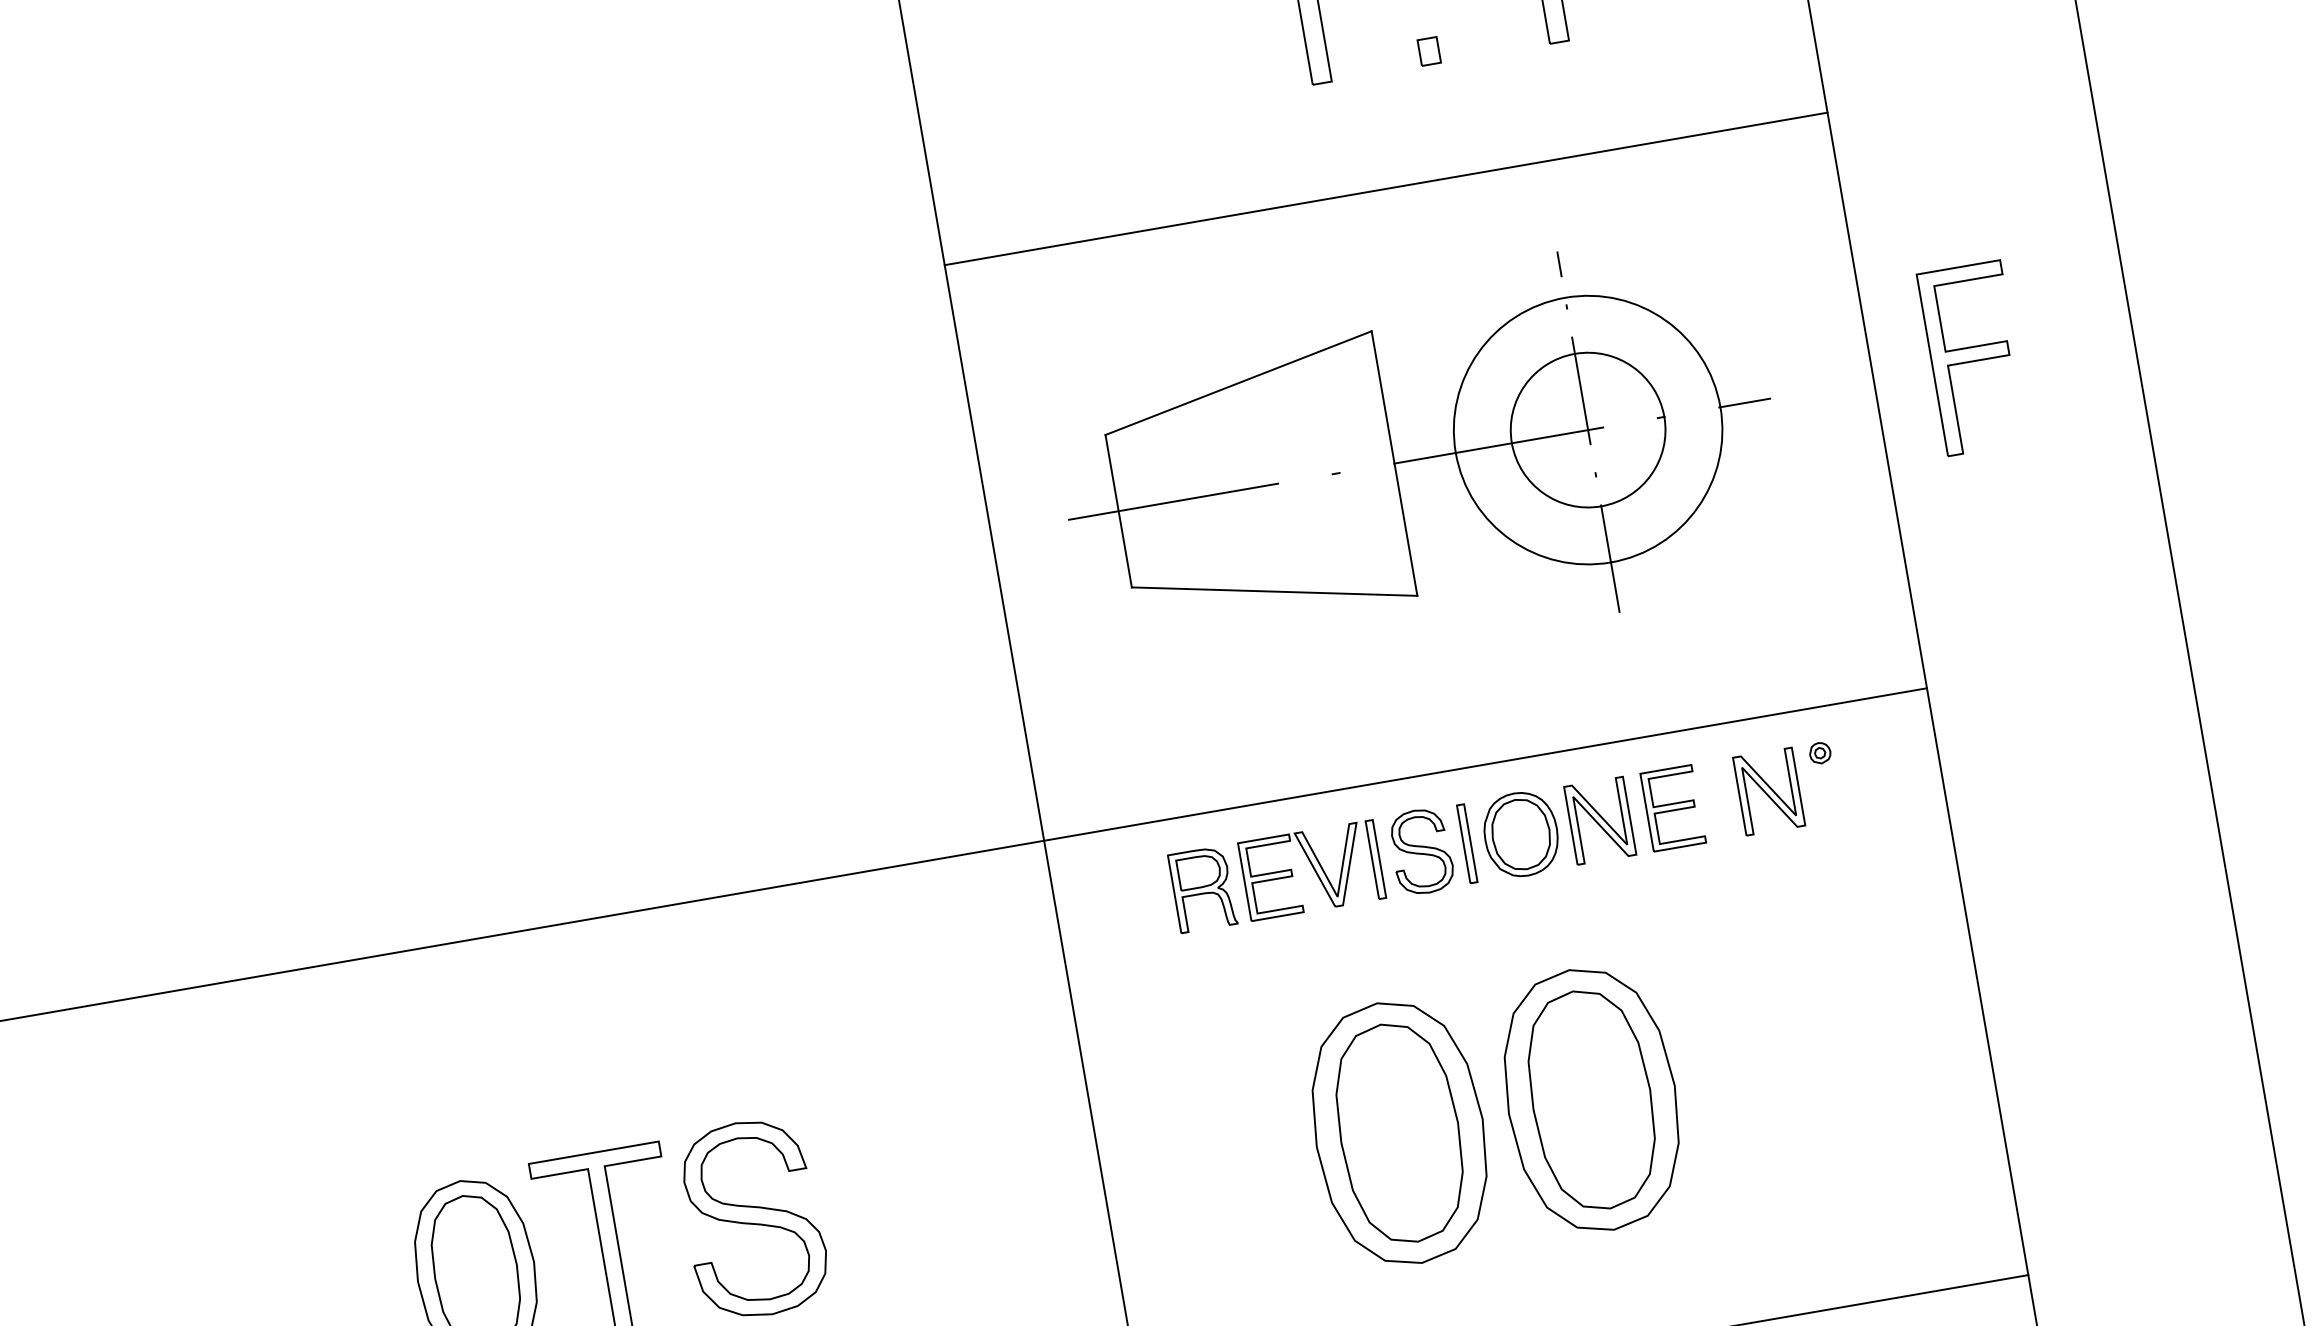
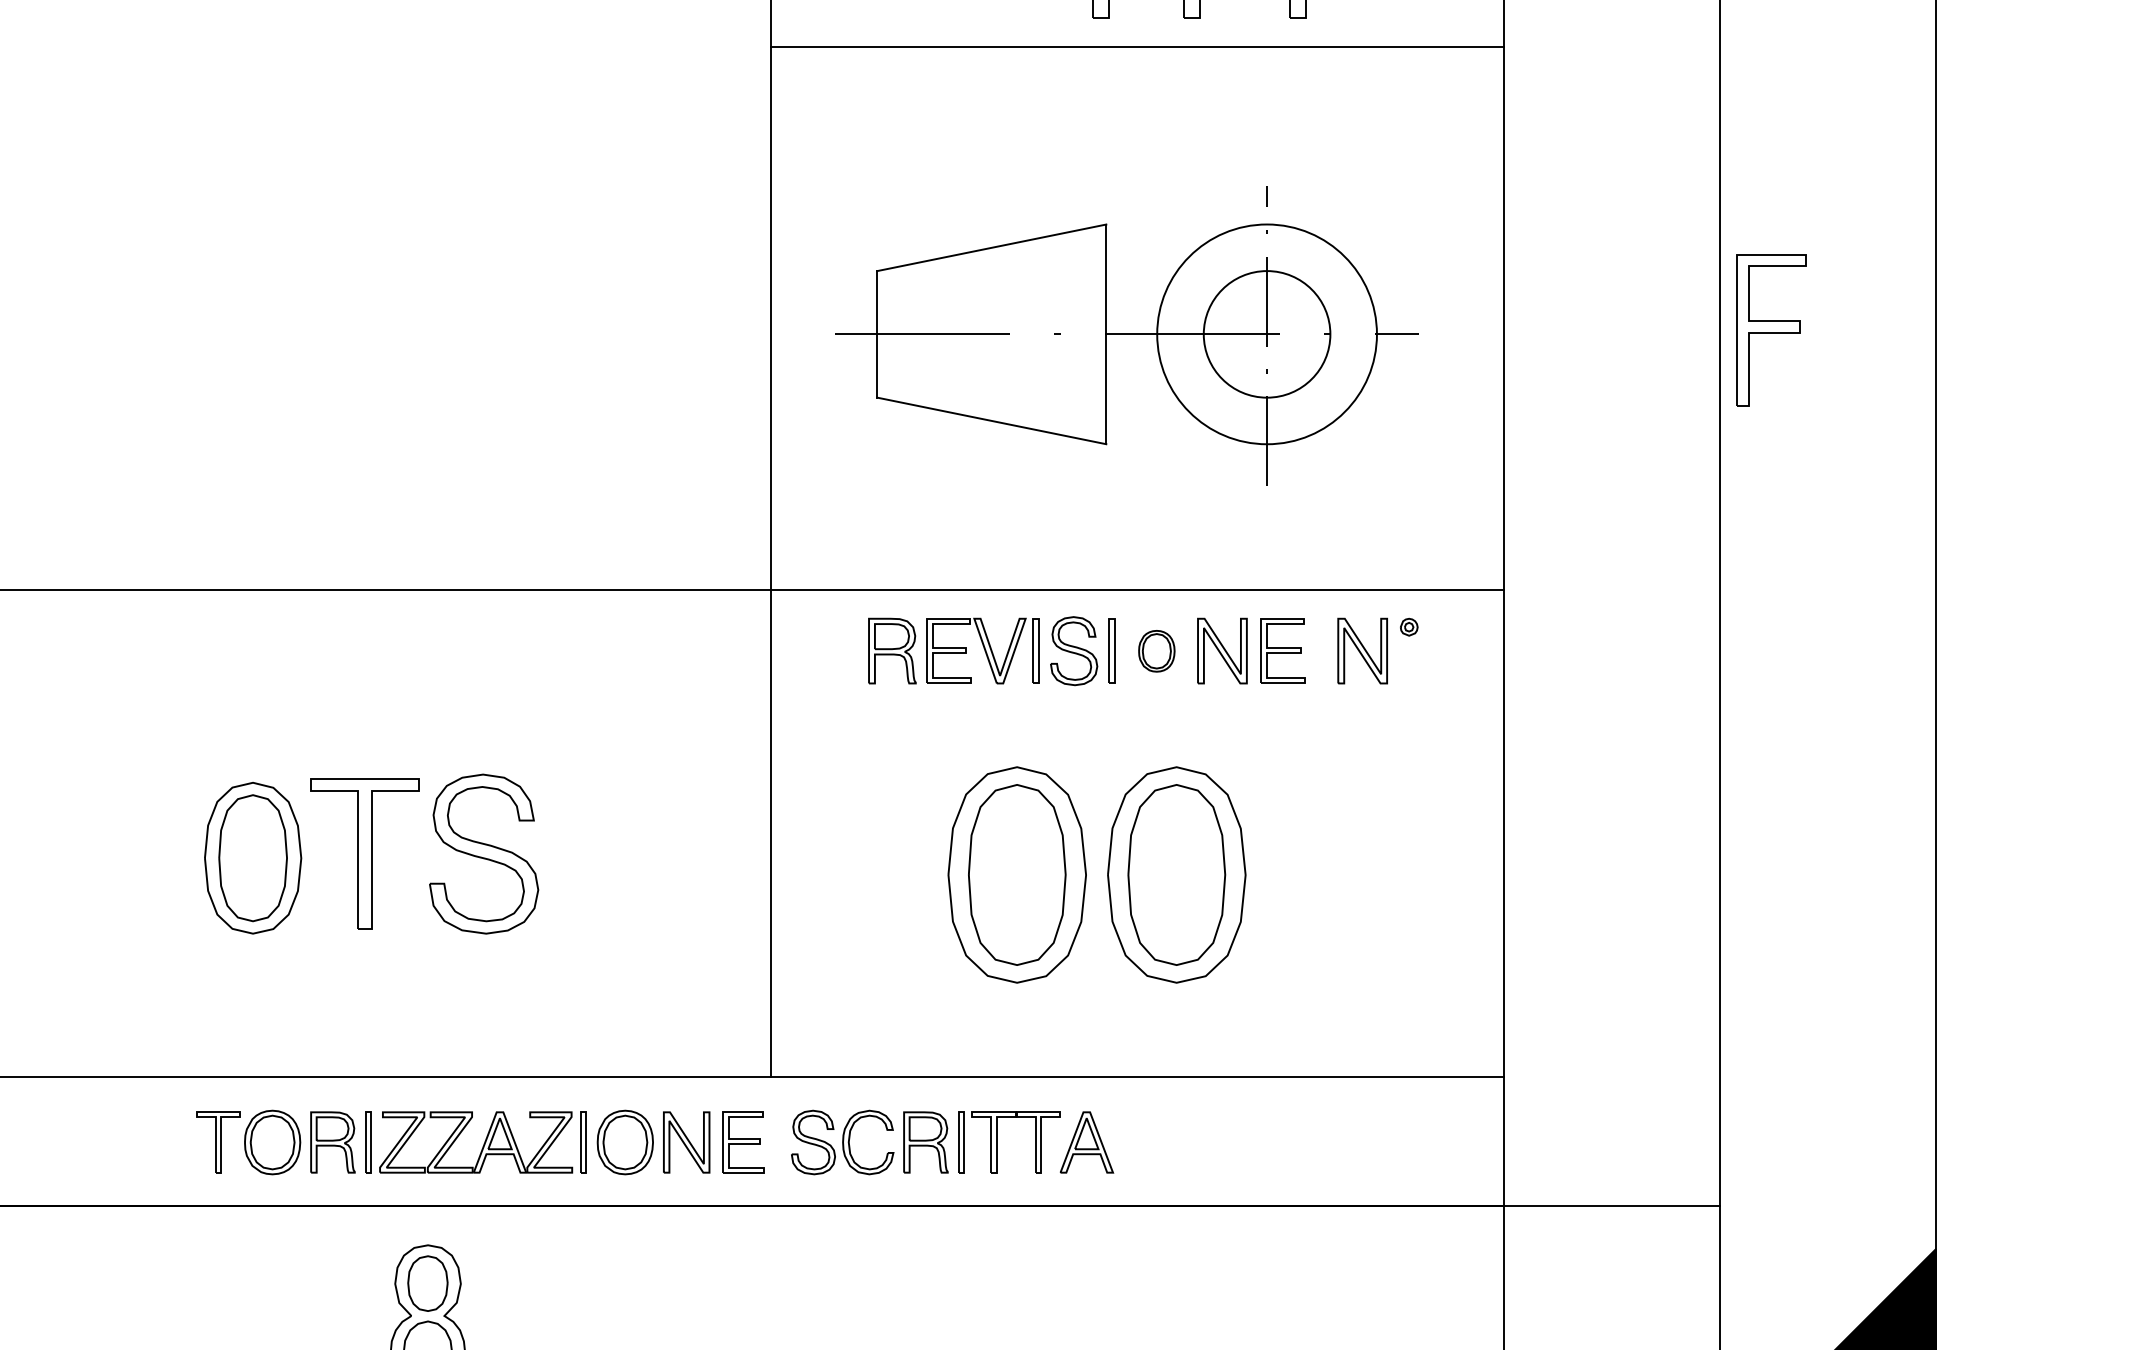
line: (1385, 188) -> (1137, 46), moved
part: (1974, 358) -> (1771, 330), moved
part: (1520, 835) -> (1156, 651), size x0.6

